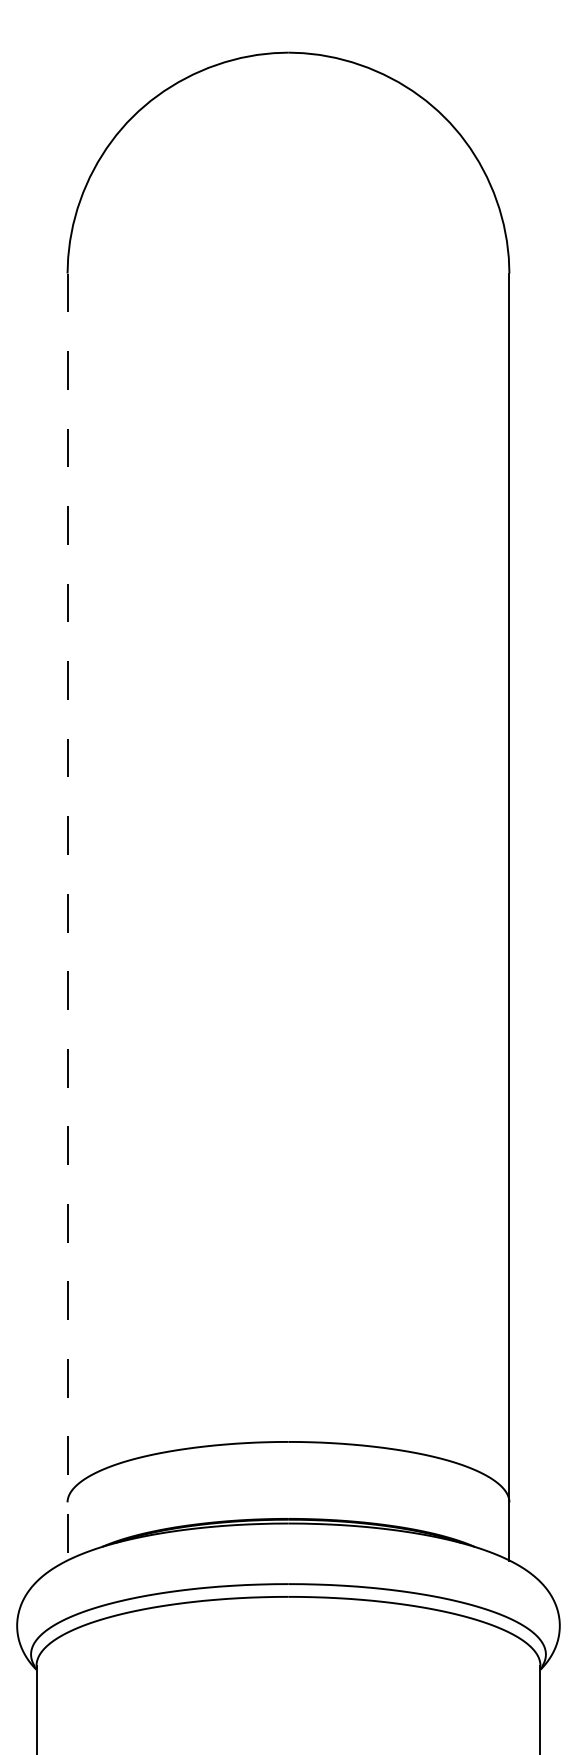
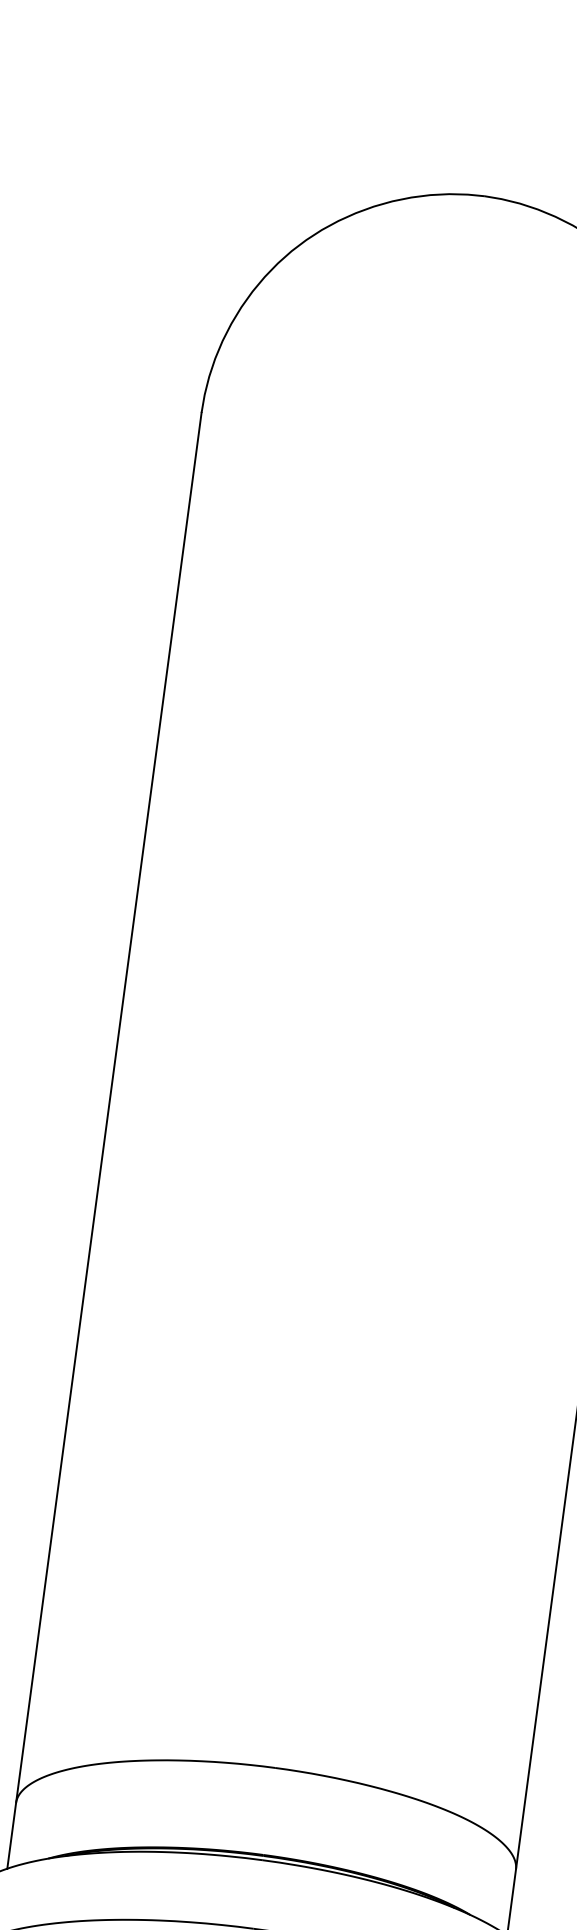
line: (67, 917) -> (104, 1141), dashed -> solid

